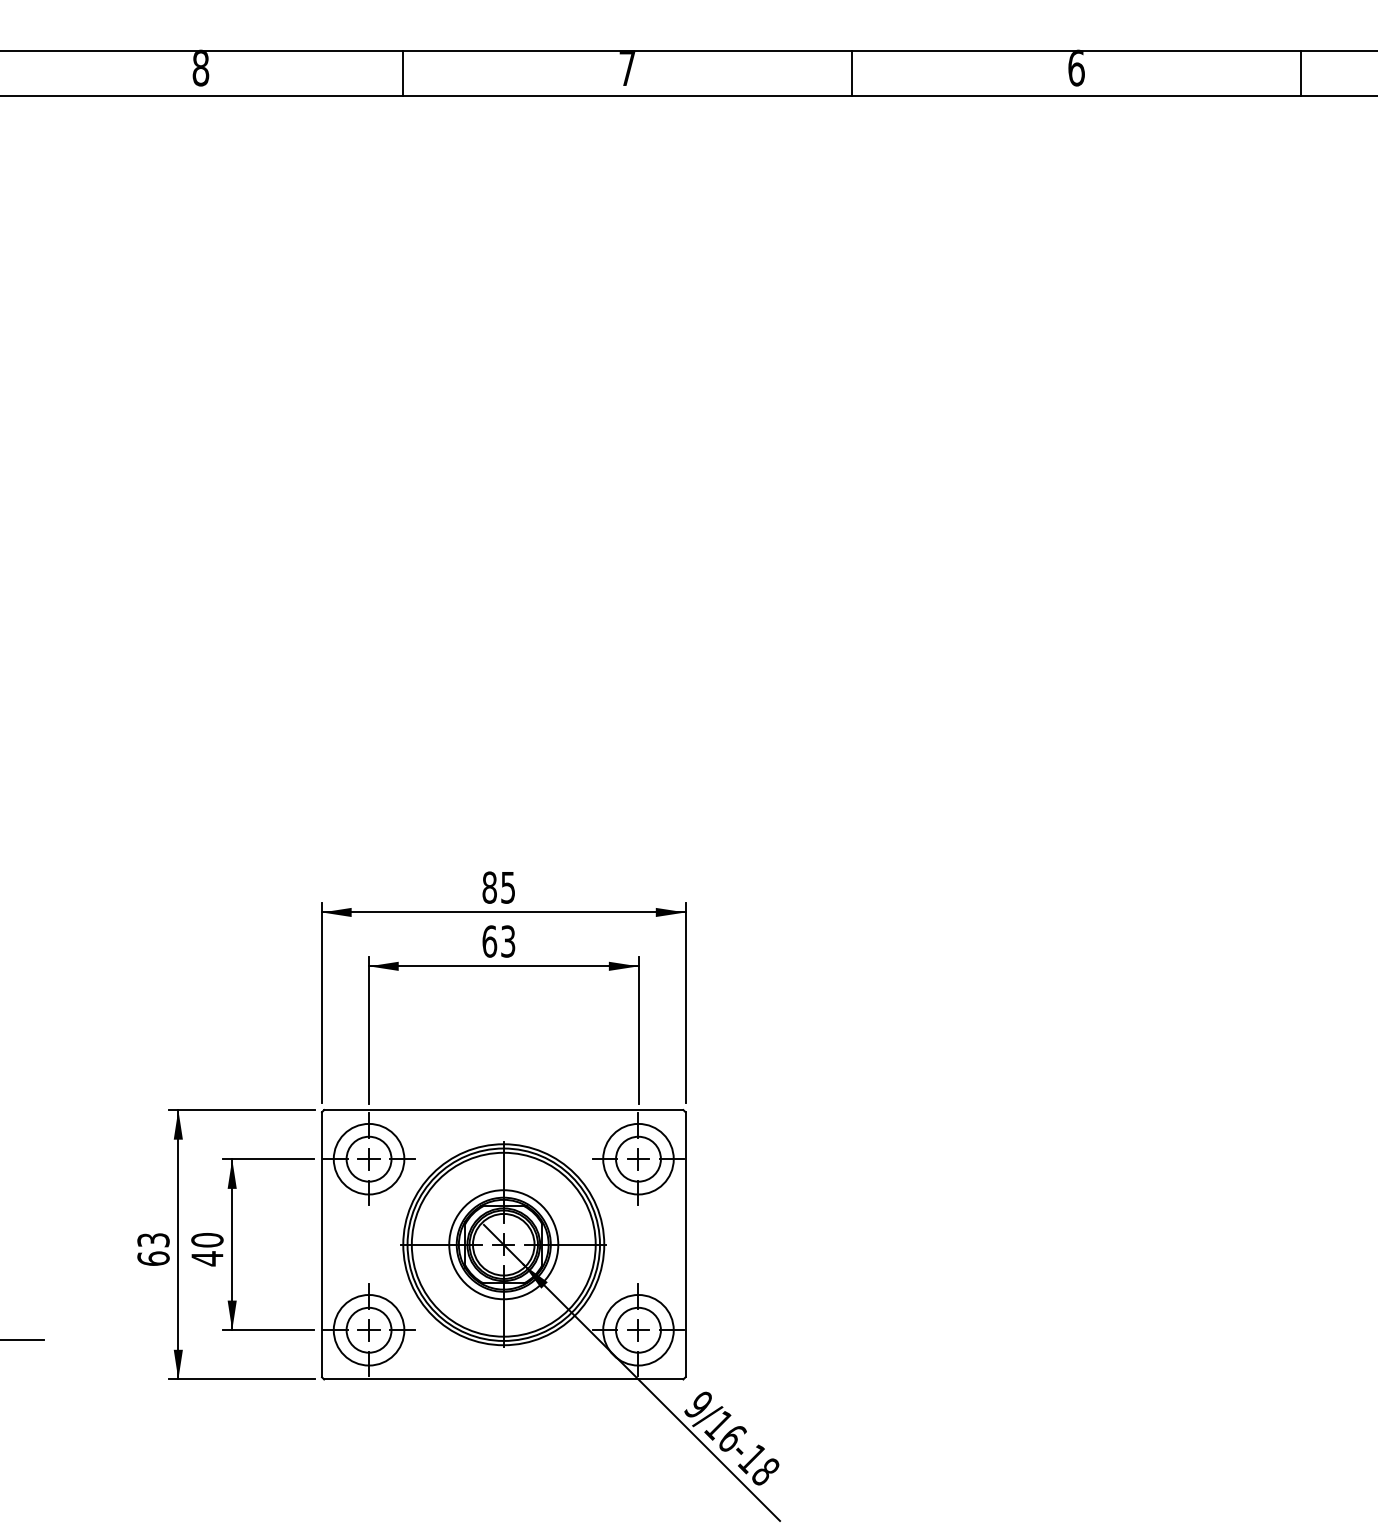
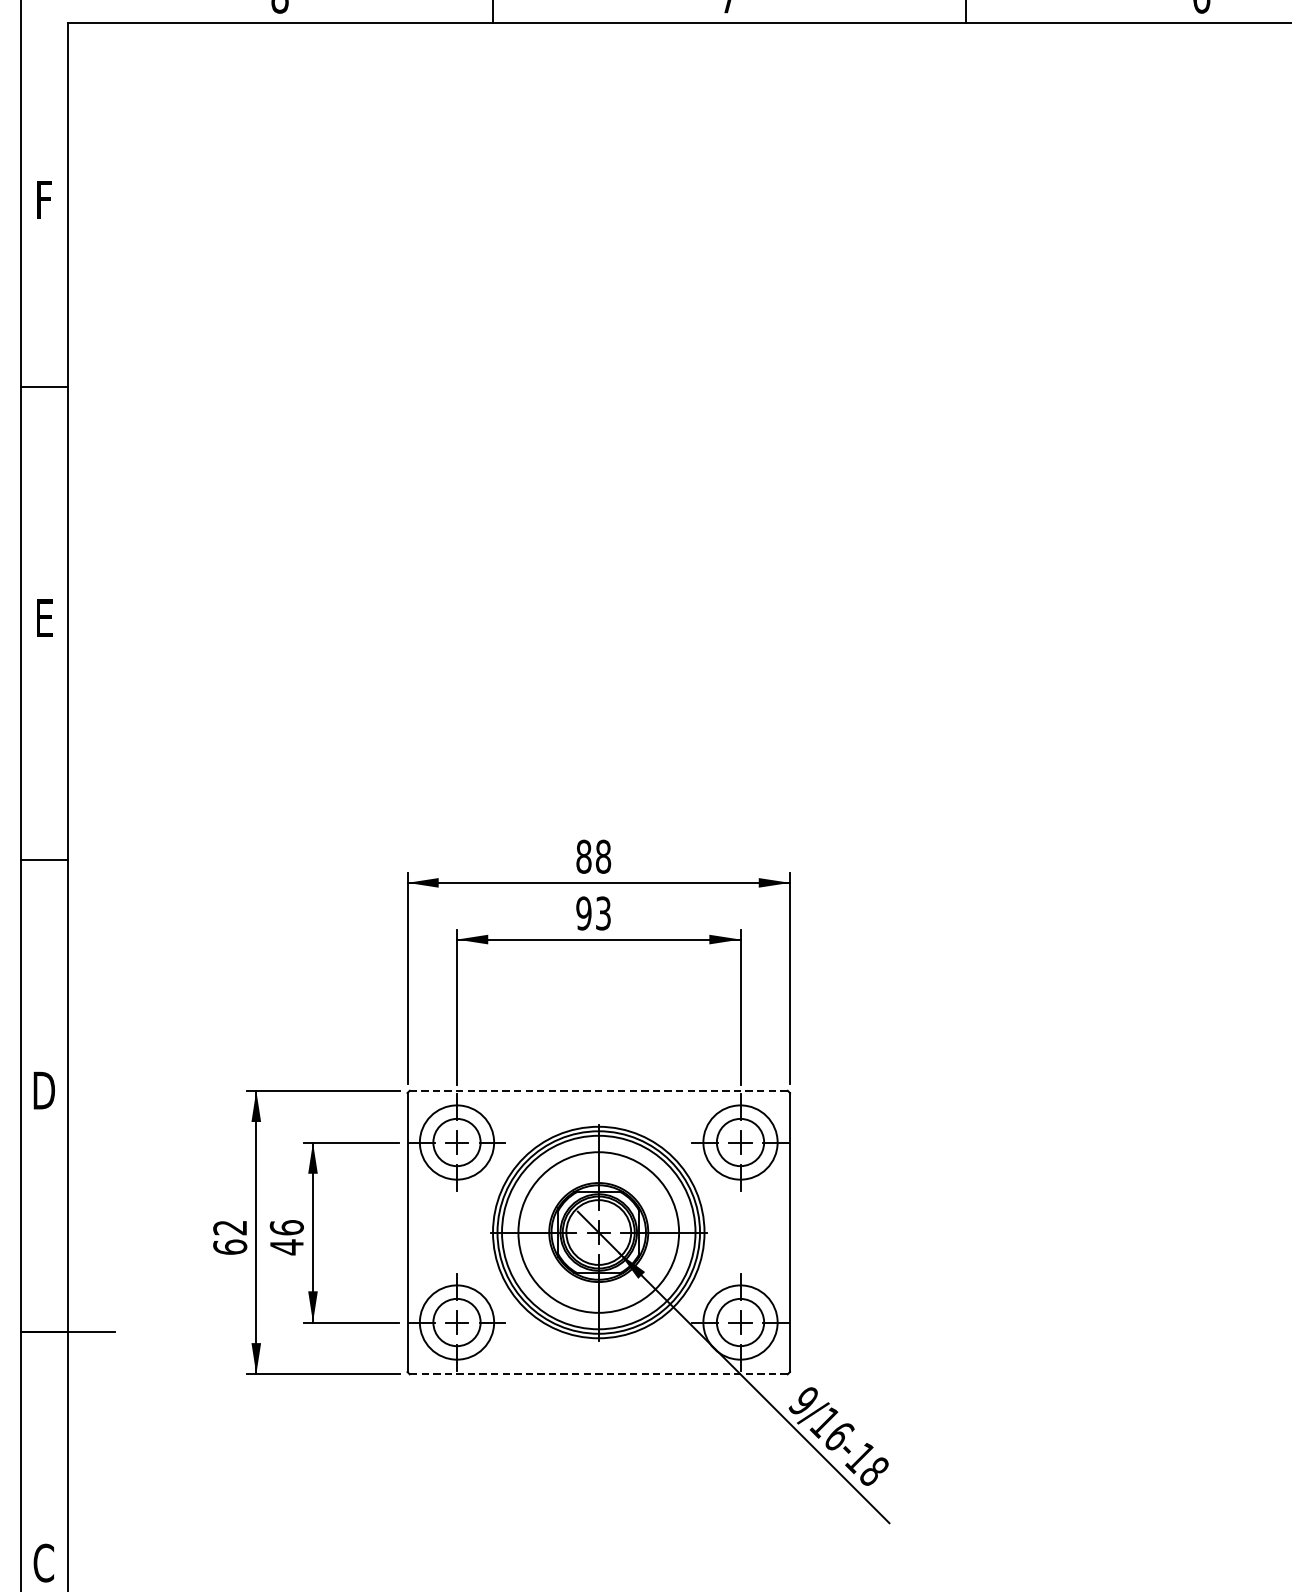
text: (508, 887) -> (603, 856), 85 -> 88
text: (489, 941) -> (583, 913), 63 -> 93
line: (503, 1110) -> (598, 1091), solid -> dashed
text: (207, 1239) -> (286, 1227), 40 -> 46
text: (153, 1240) -> (230, 1228), 63 -> 62
circle: (503, 1244) -> (598, 1232), size x1.4
line: (503, 1379) -> (598, 1374), solid -> dashed

